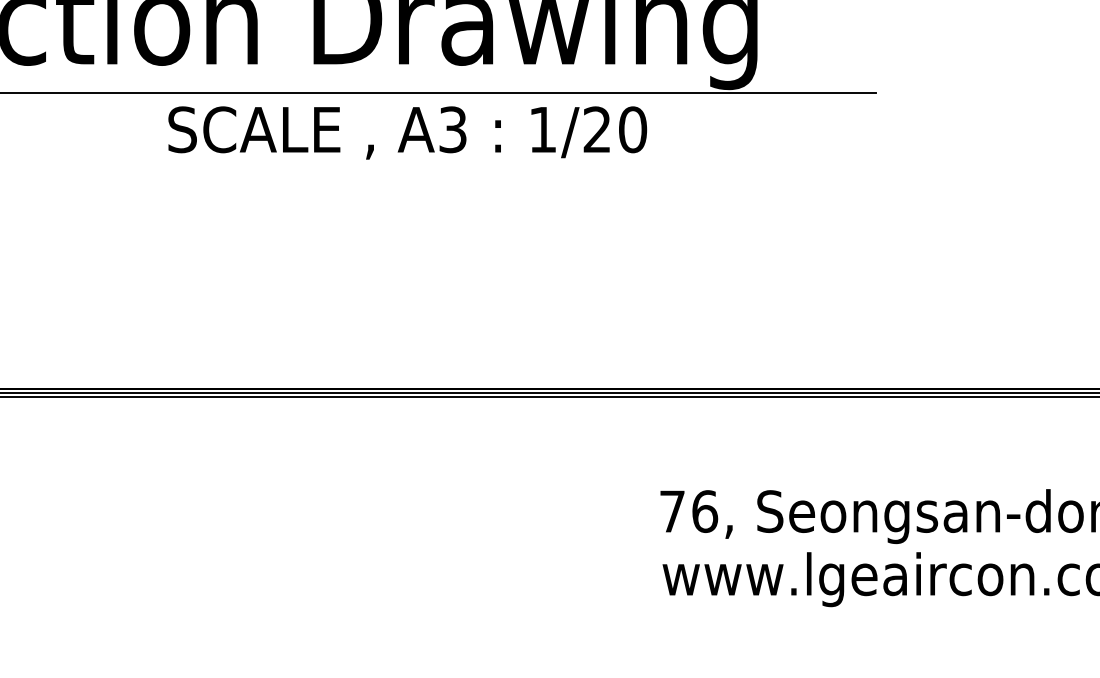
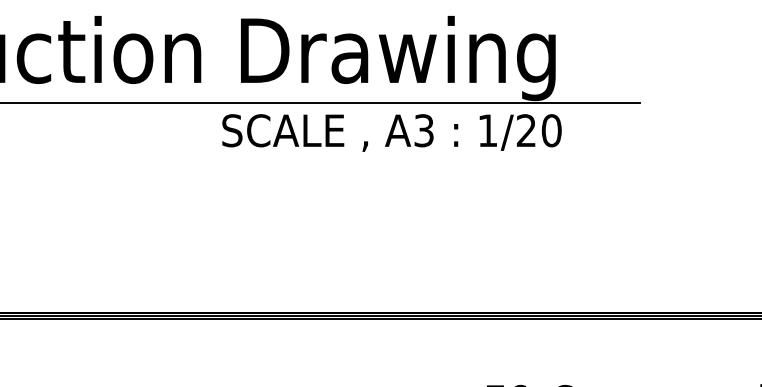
text: (407, 132) -> (391, 132), moved

